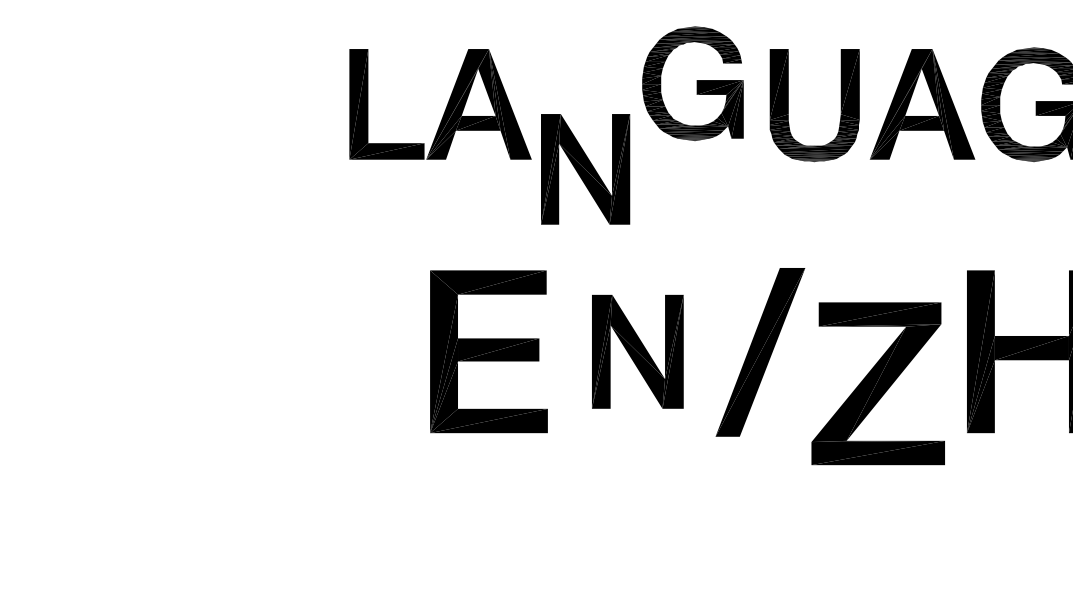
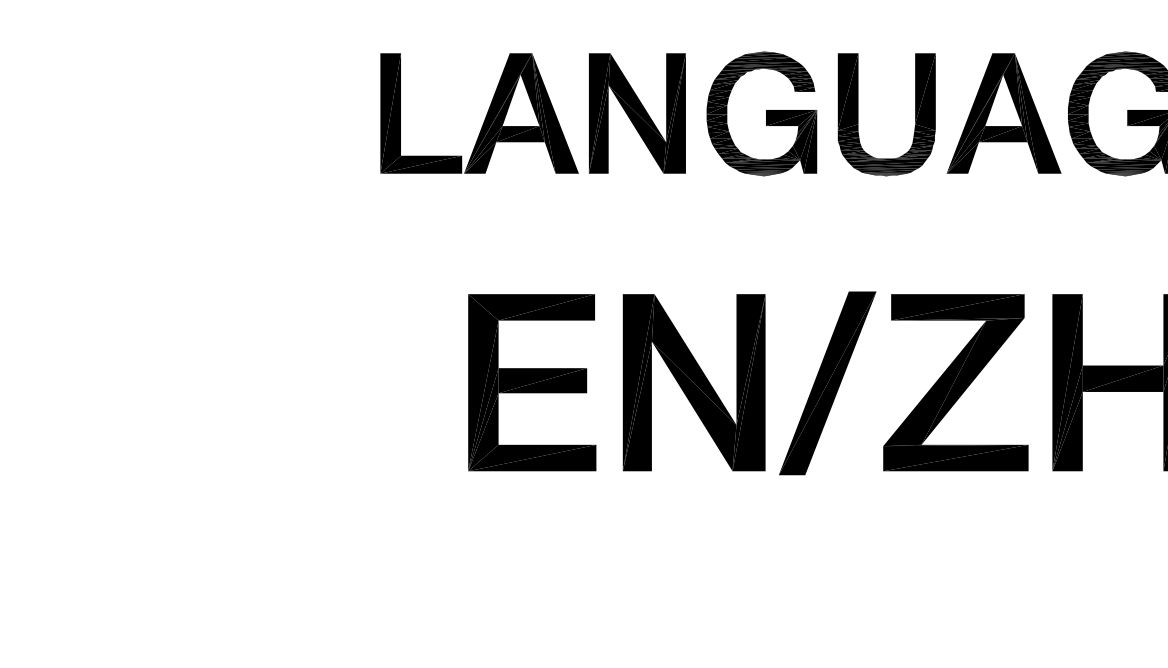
part: (692, 83) -> (761, 113), moved
part: (585, 169) -> (637, 113), moved
part: (637, 351) -> (693, 382), size x1.43
part: (877, 383) -> (955, 382), moved

